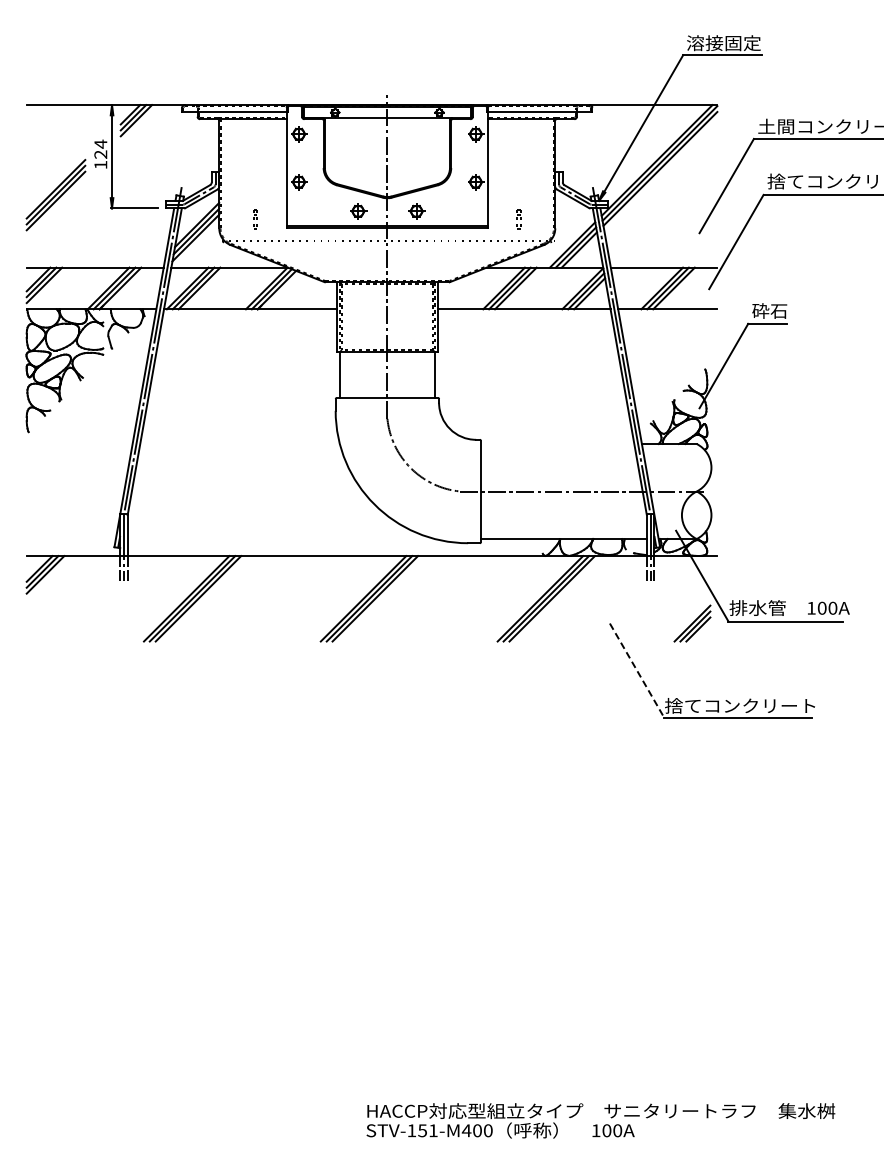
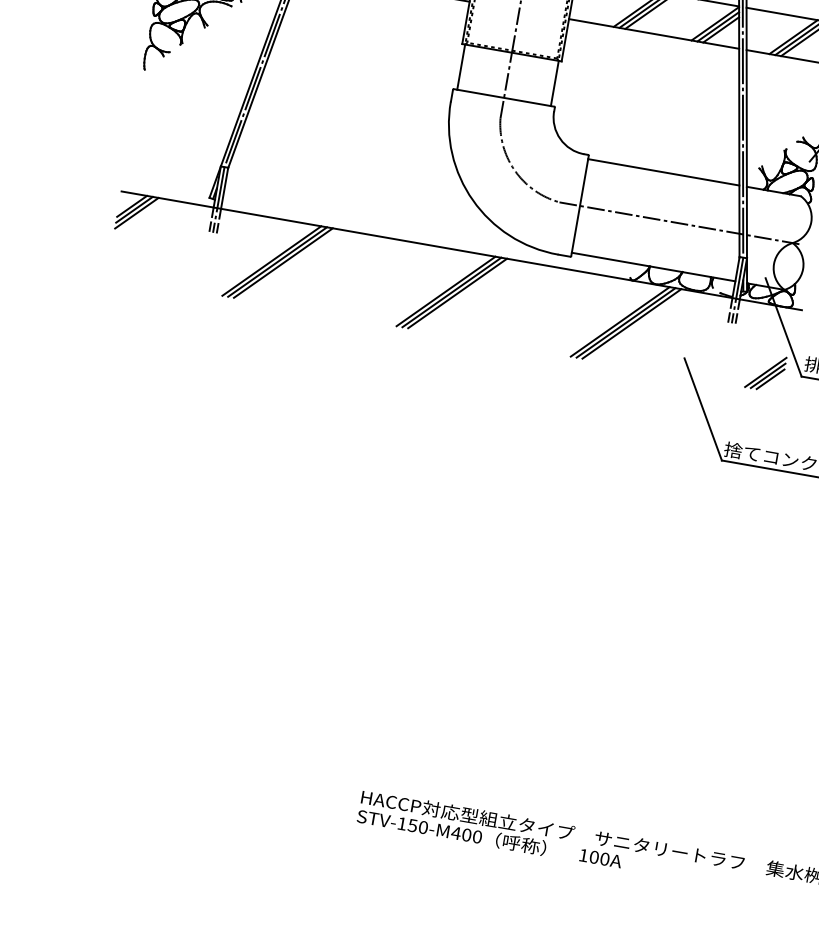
line: (557, 443) -> (663, 171), added
line: (637, 671) -> (703, 410), dashed -> solid
text: (433, 1130) -> (423, 827), STV-151-M400 -> STV-150-M400

